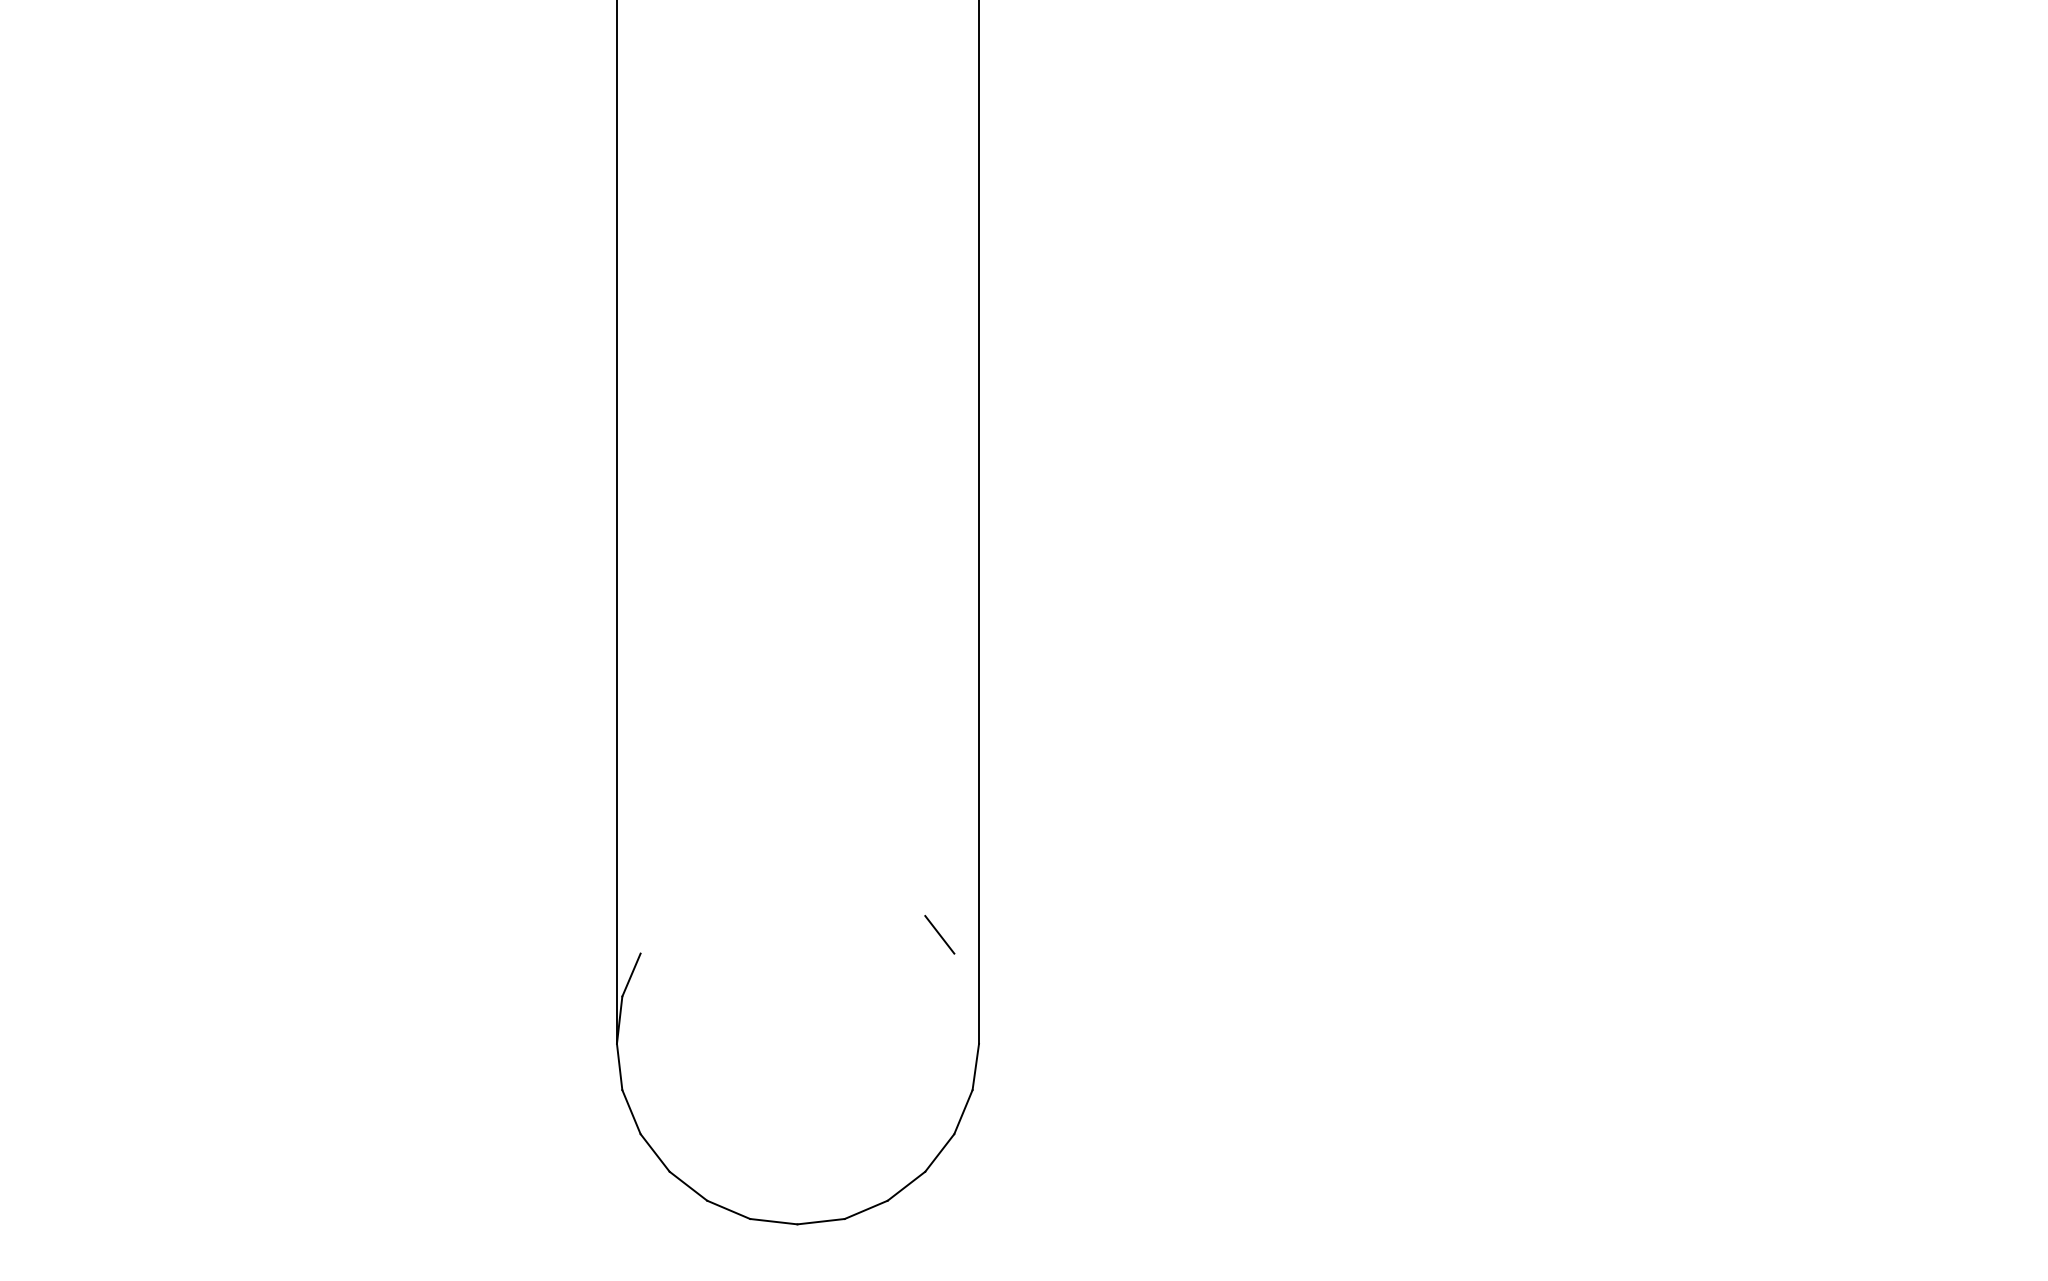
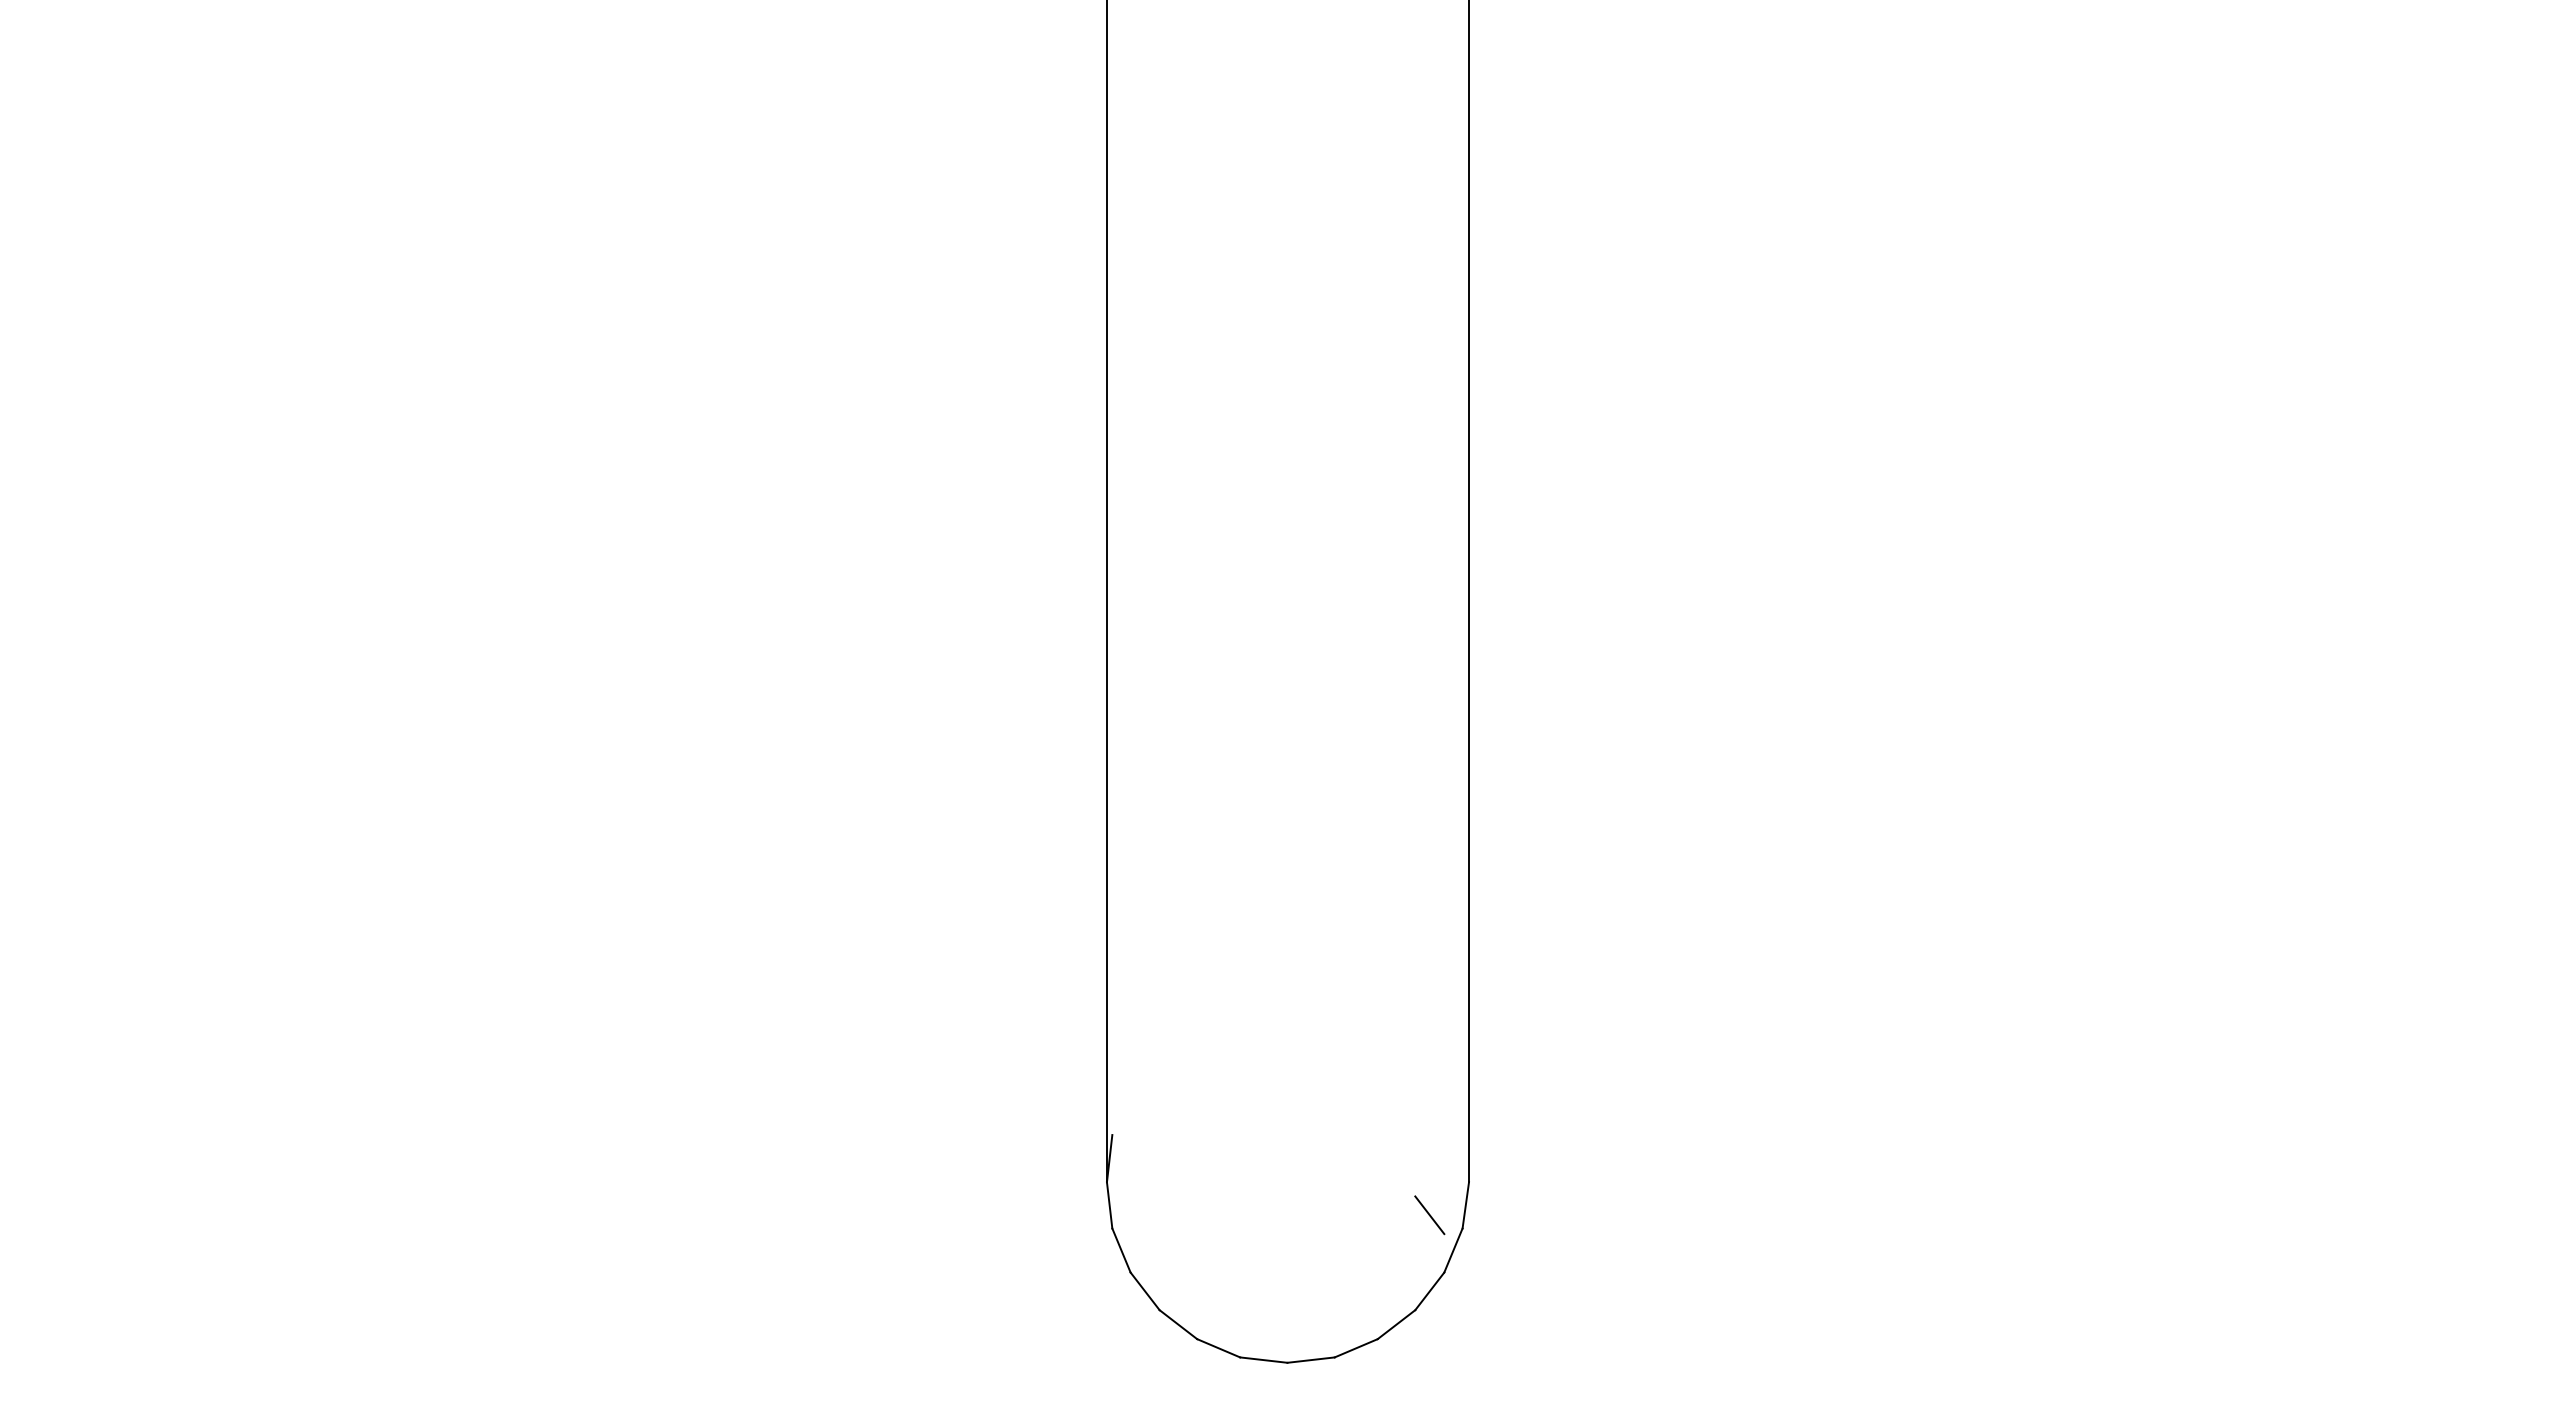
line: (939, 935) -> (1429, 1215), moved
line: (631, 975) -> (1121, 1113), removed

